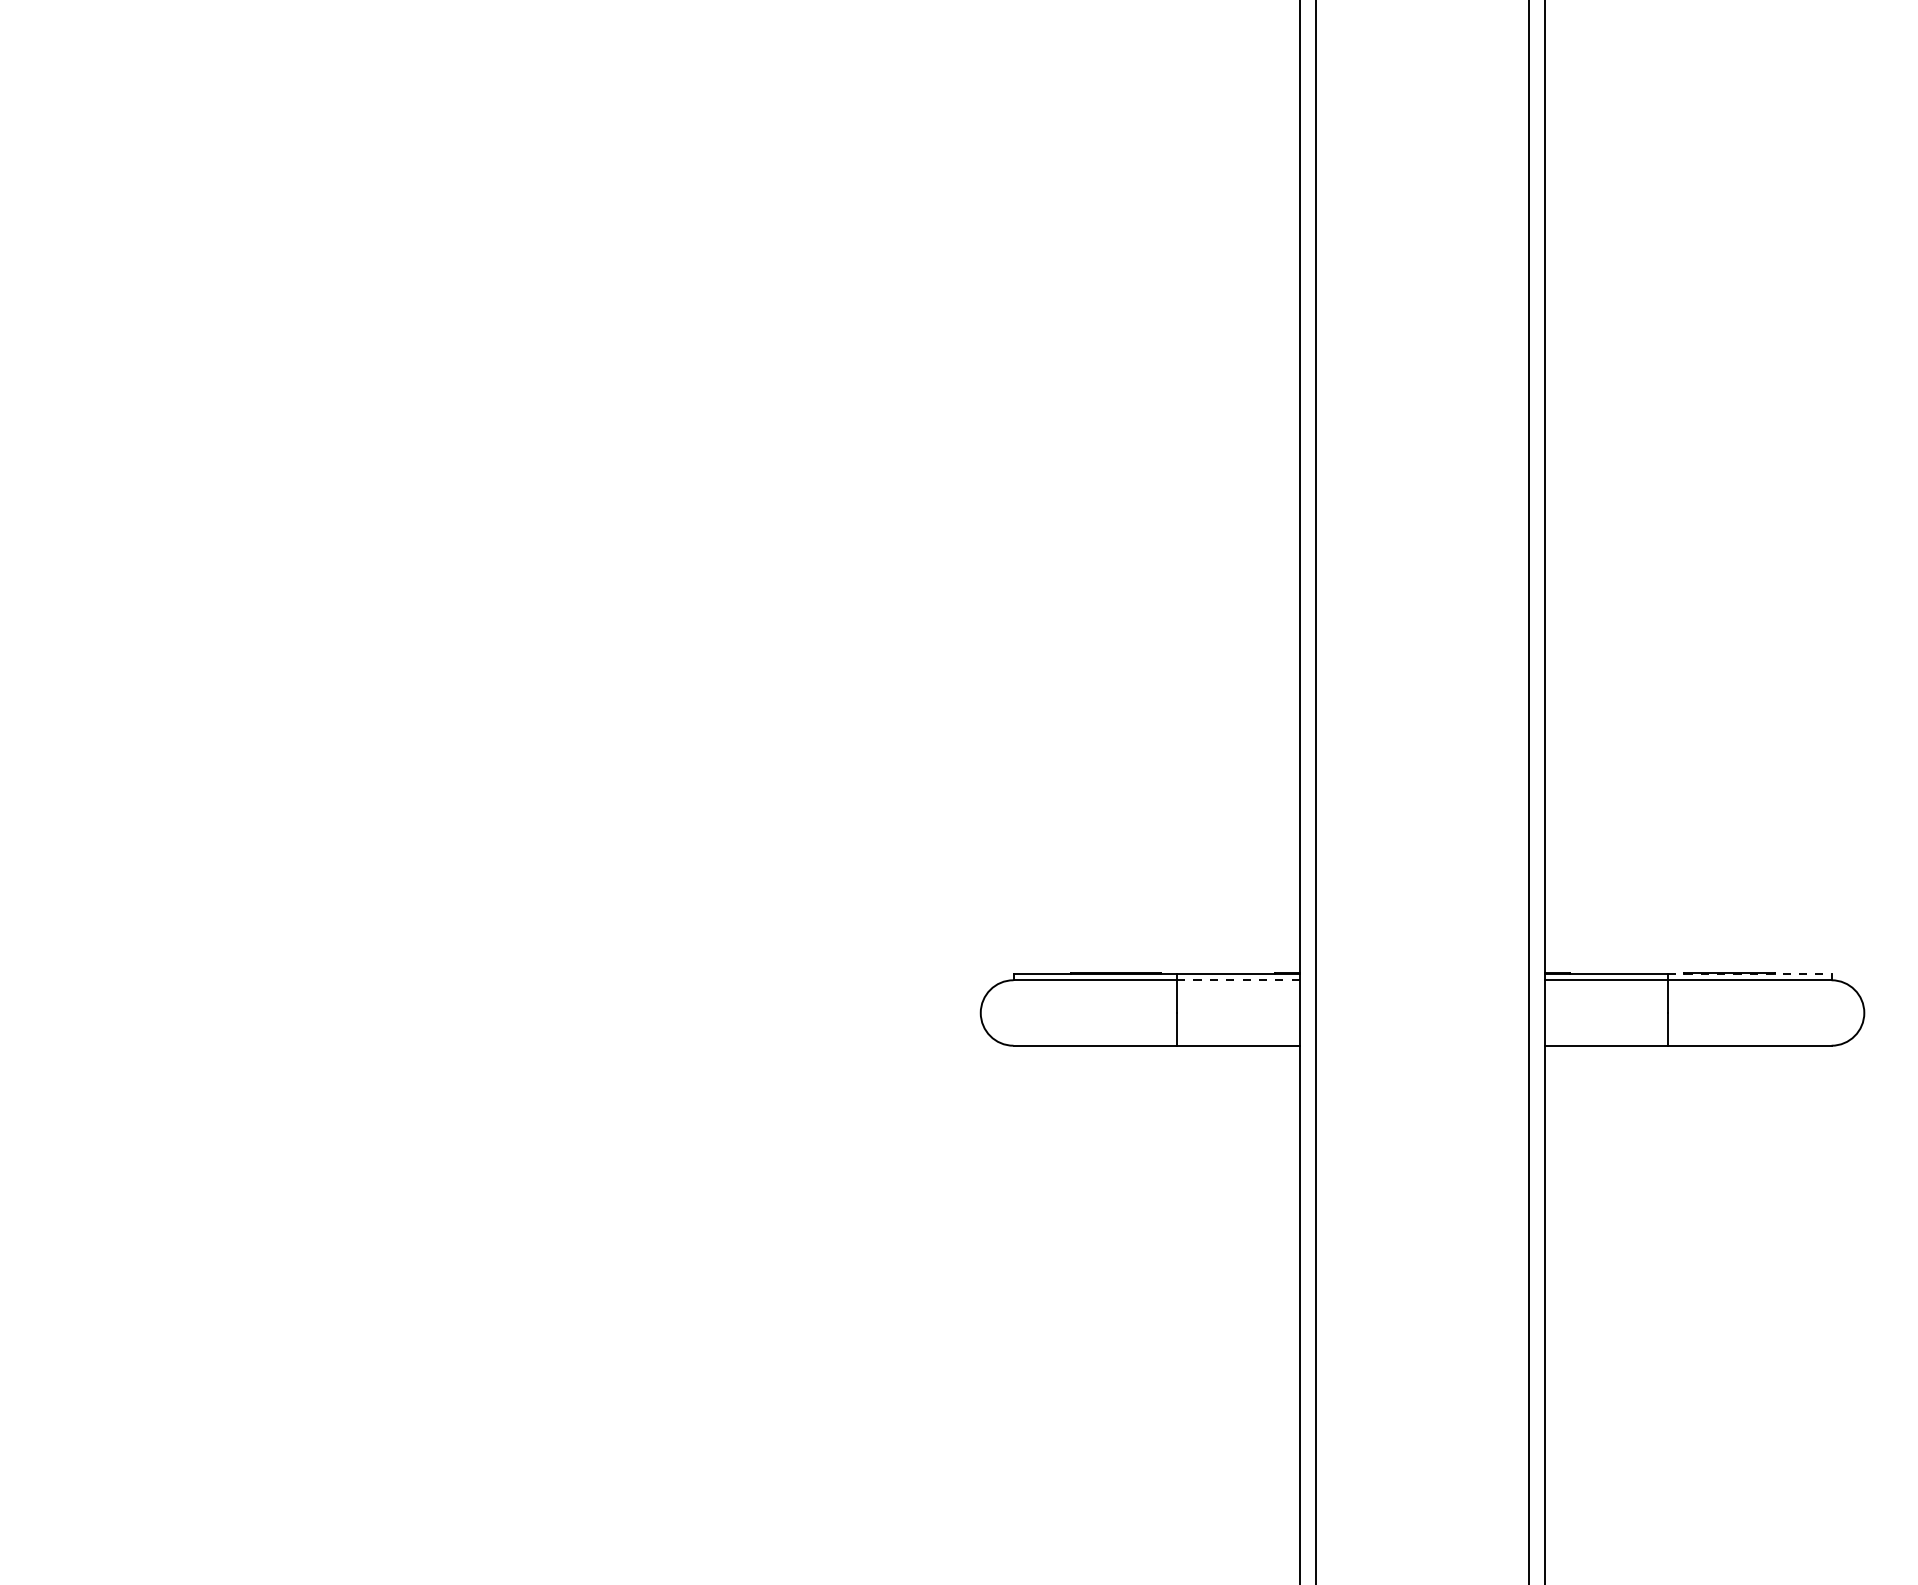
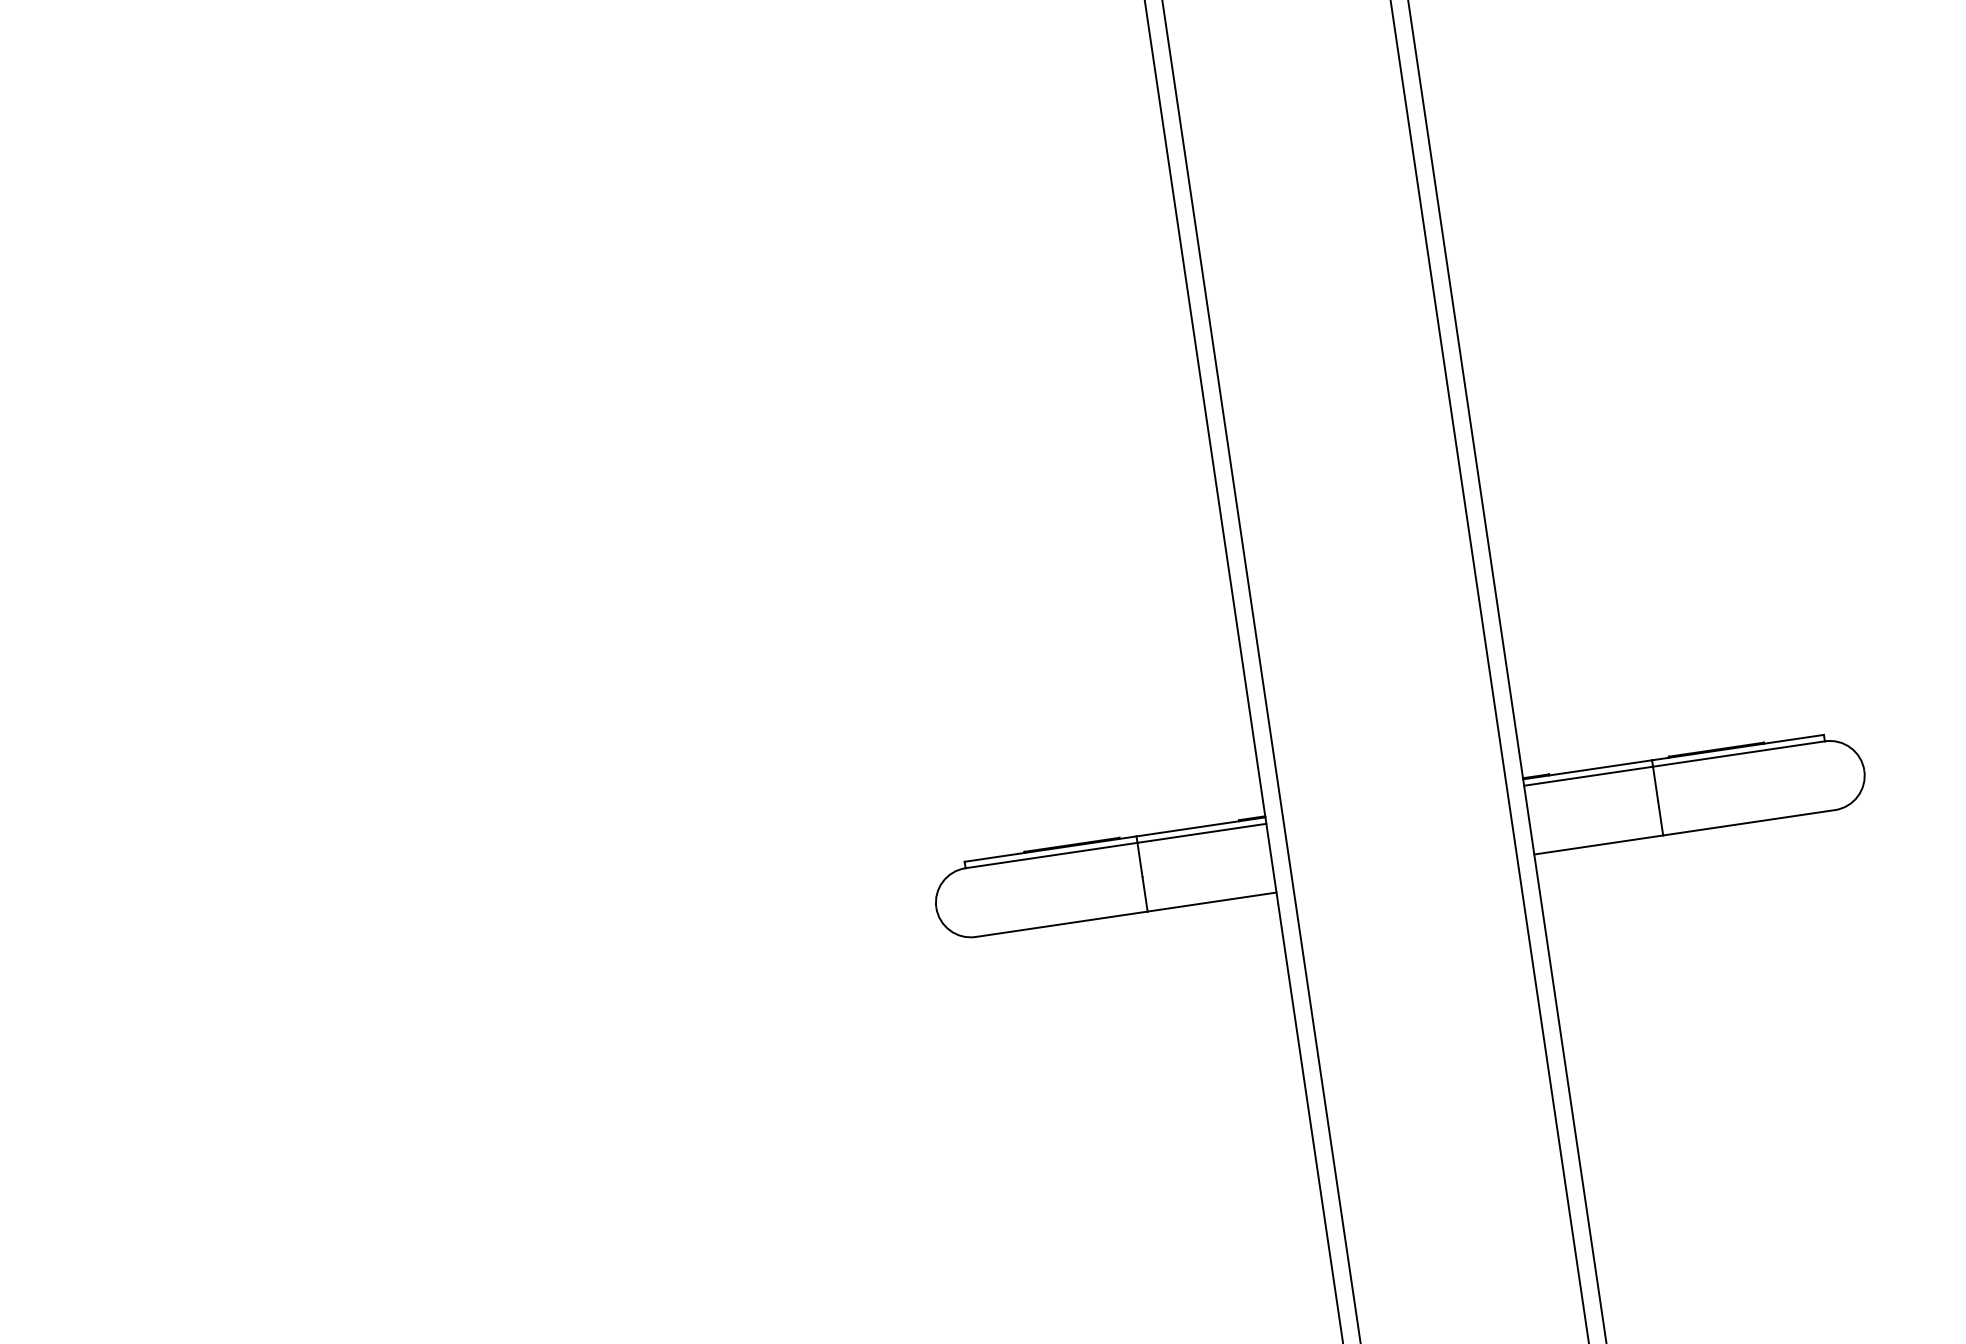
line: (1749, 974) -> (1737, 748), dashed -> solid
line: (1237, 980) -> (1200, 833), dashed -> solid

